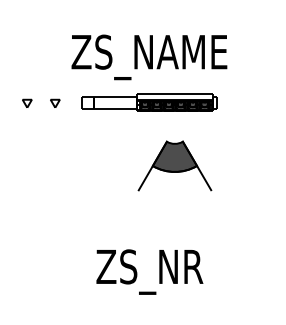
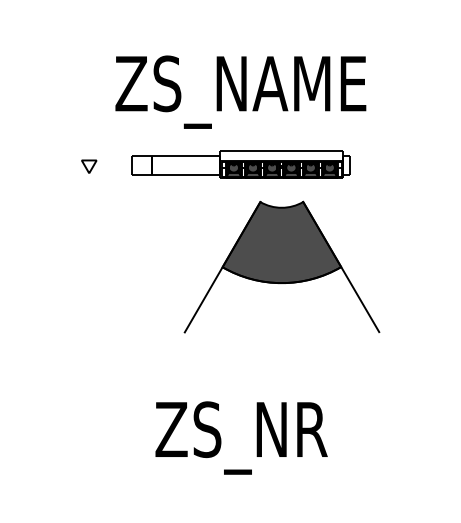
part: (27, 102) -> (44, 164), removed
part: (174, 165) -> (281, 266), size x1.67

